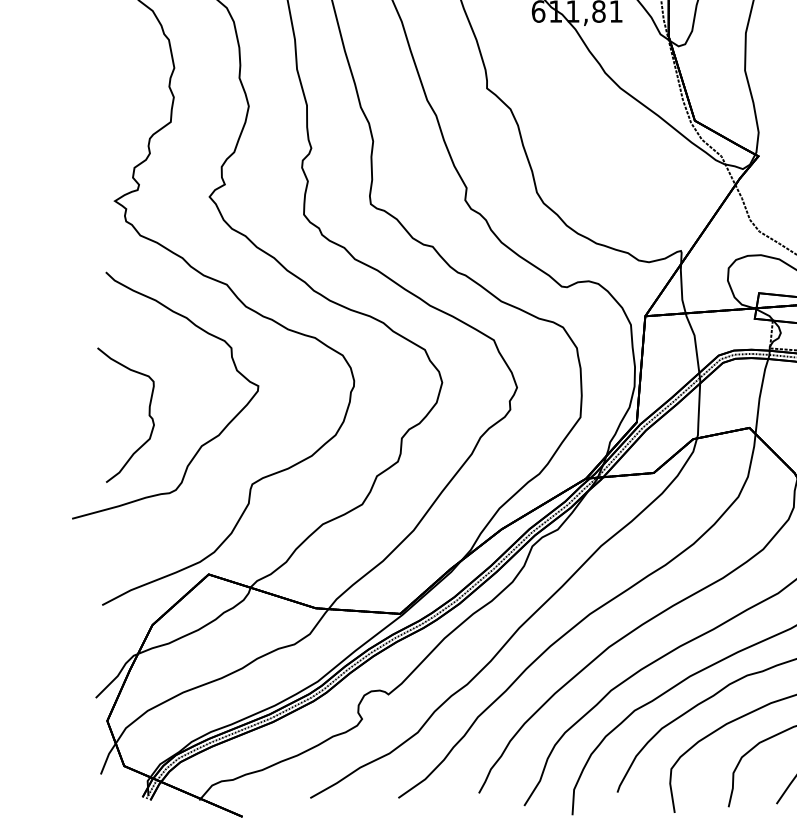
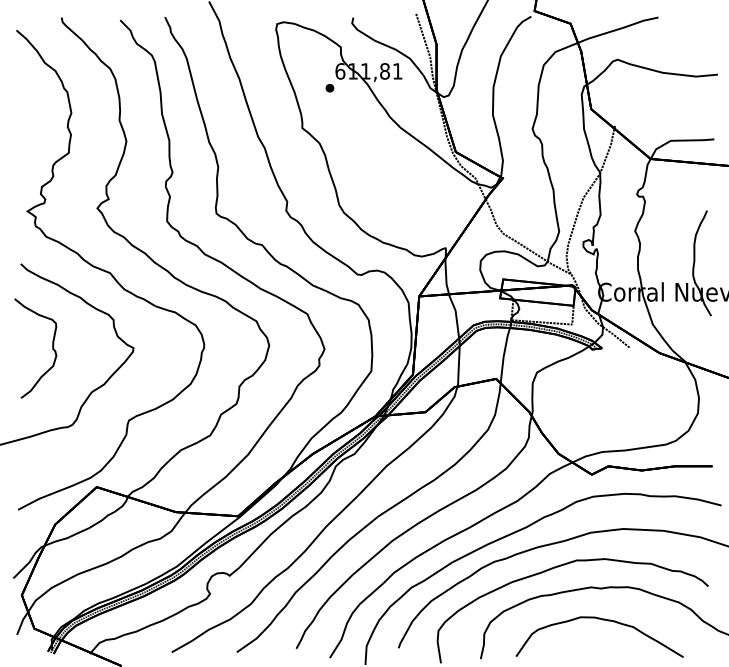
part: (523, 34) -> (329, 88), added
curve: (148, 415) -> (52, 348), moved

